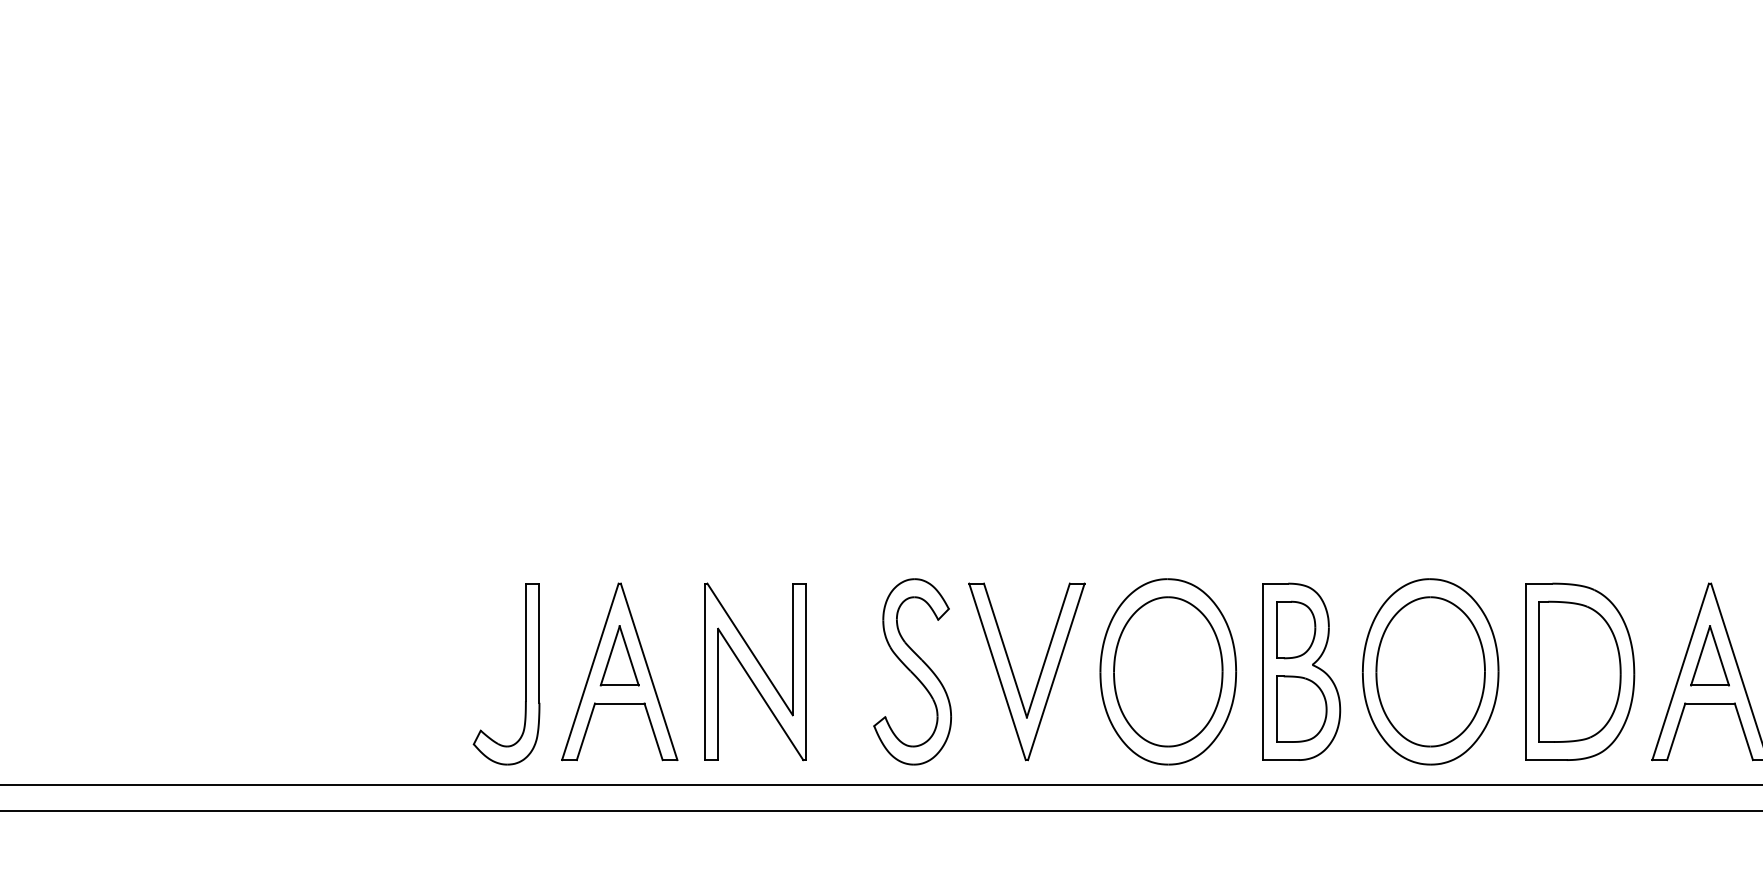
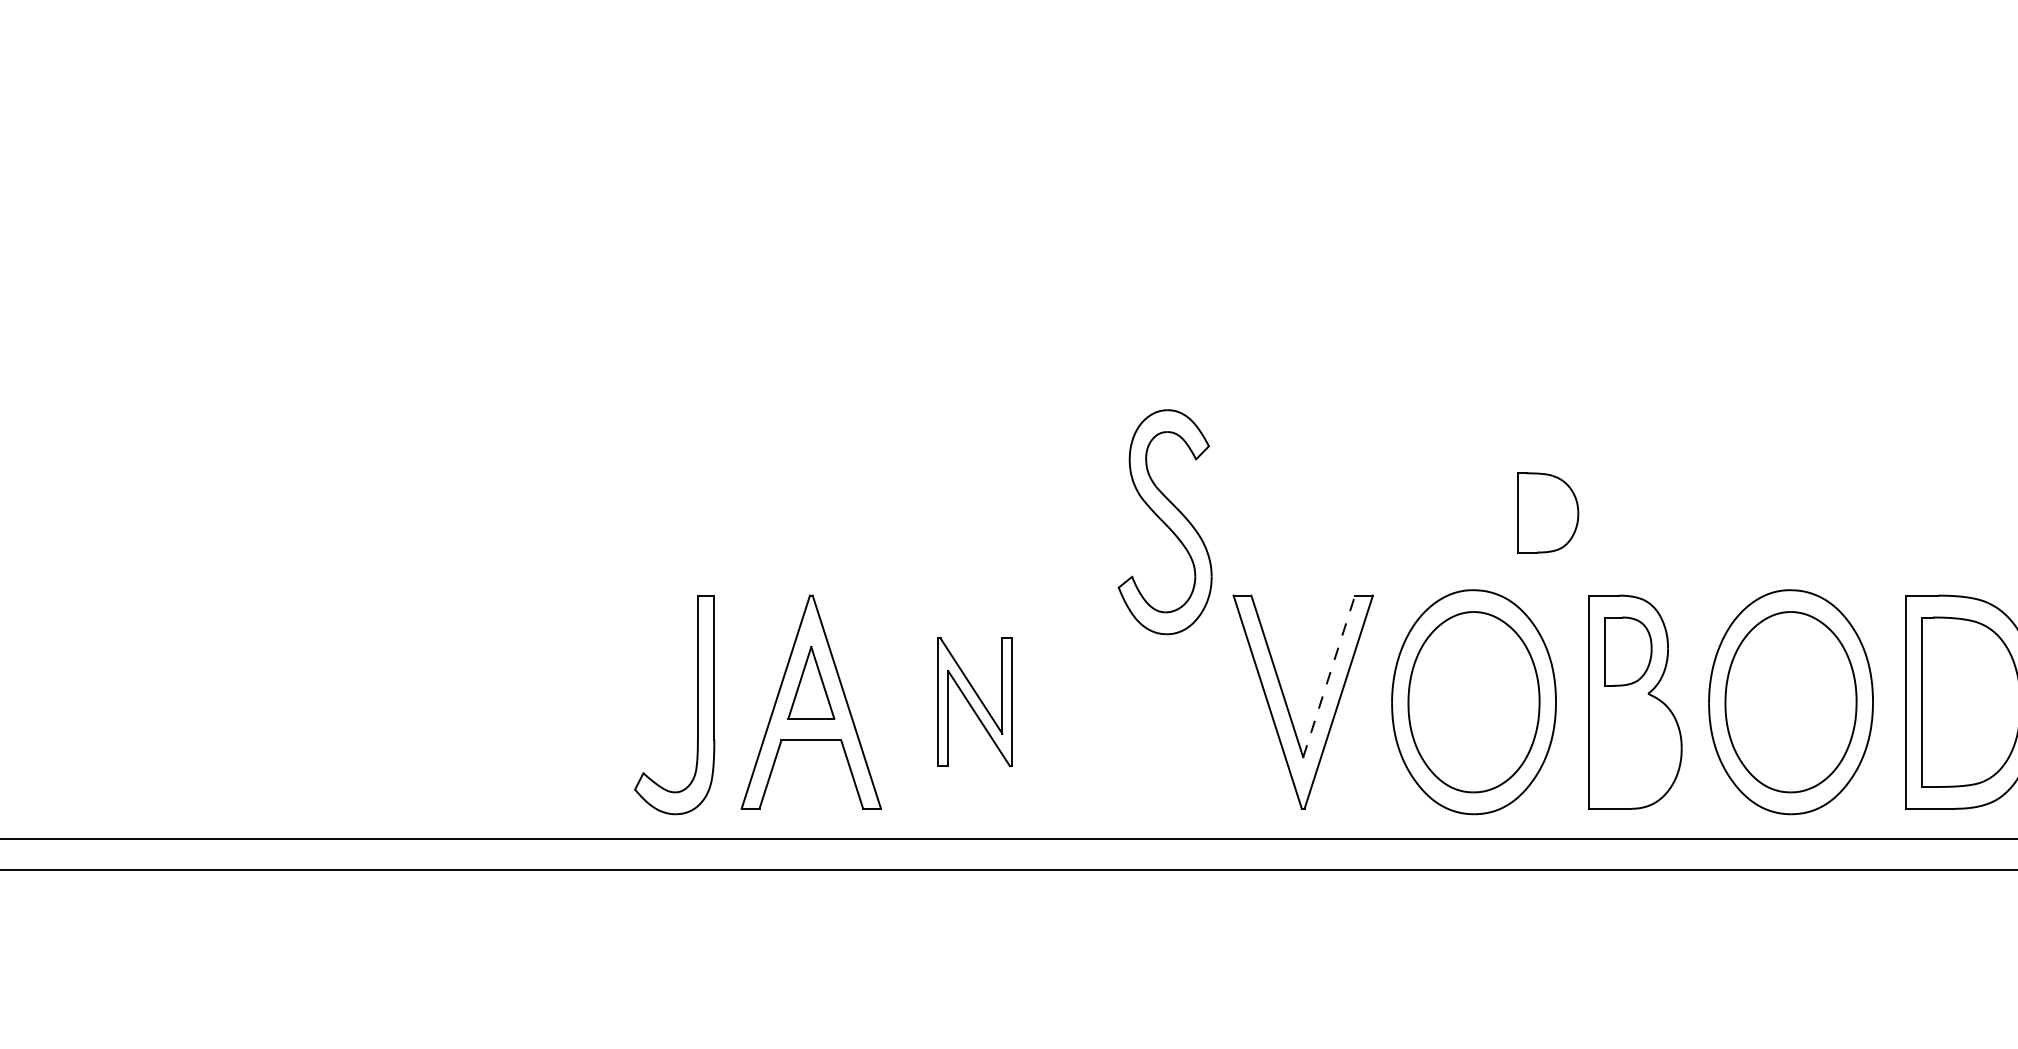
line: (1048, 650) -> (1329, 676), solid -> dashed
part: (755, 671) -> (975, 701), size x0.6
part: (912, 671) -> (1165, 521), moved
part: (1301, 708) -> (1547, 512), moved

